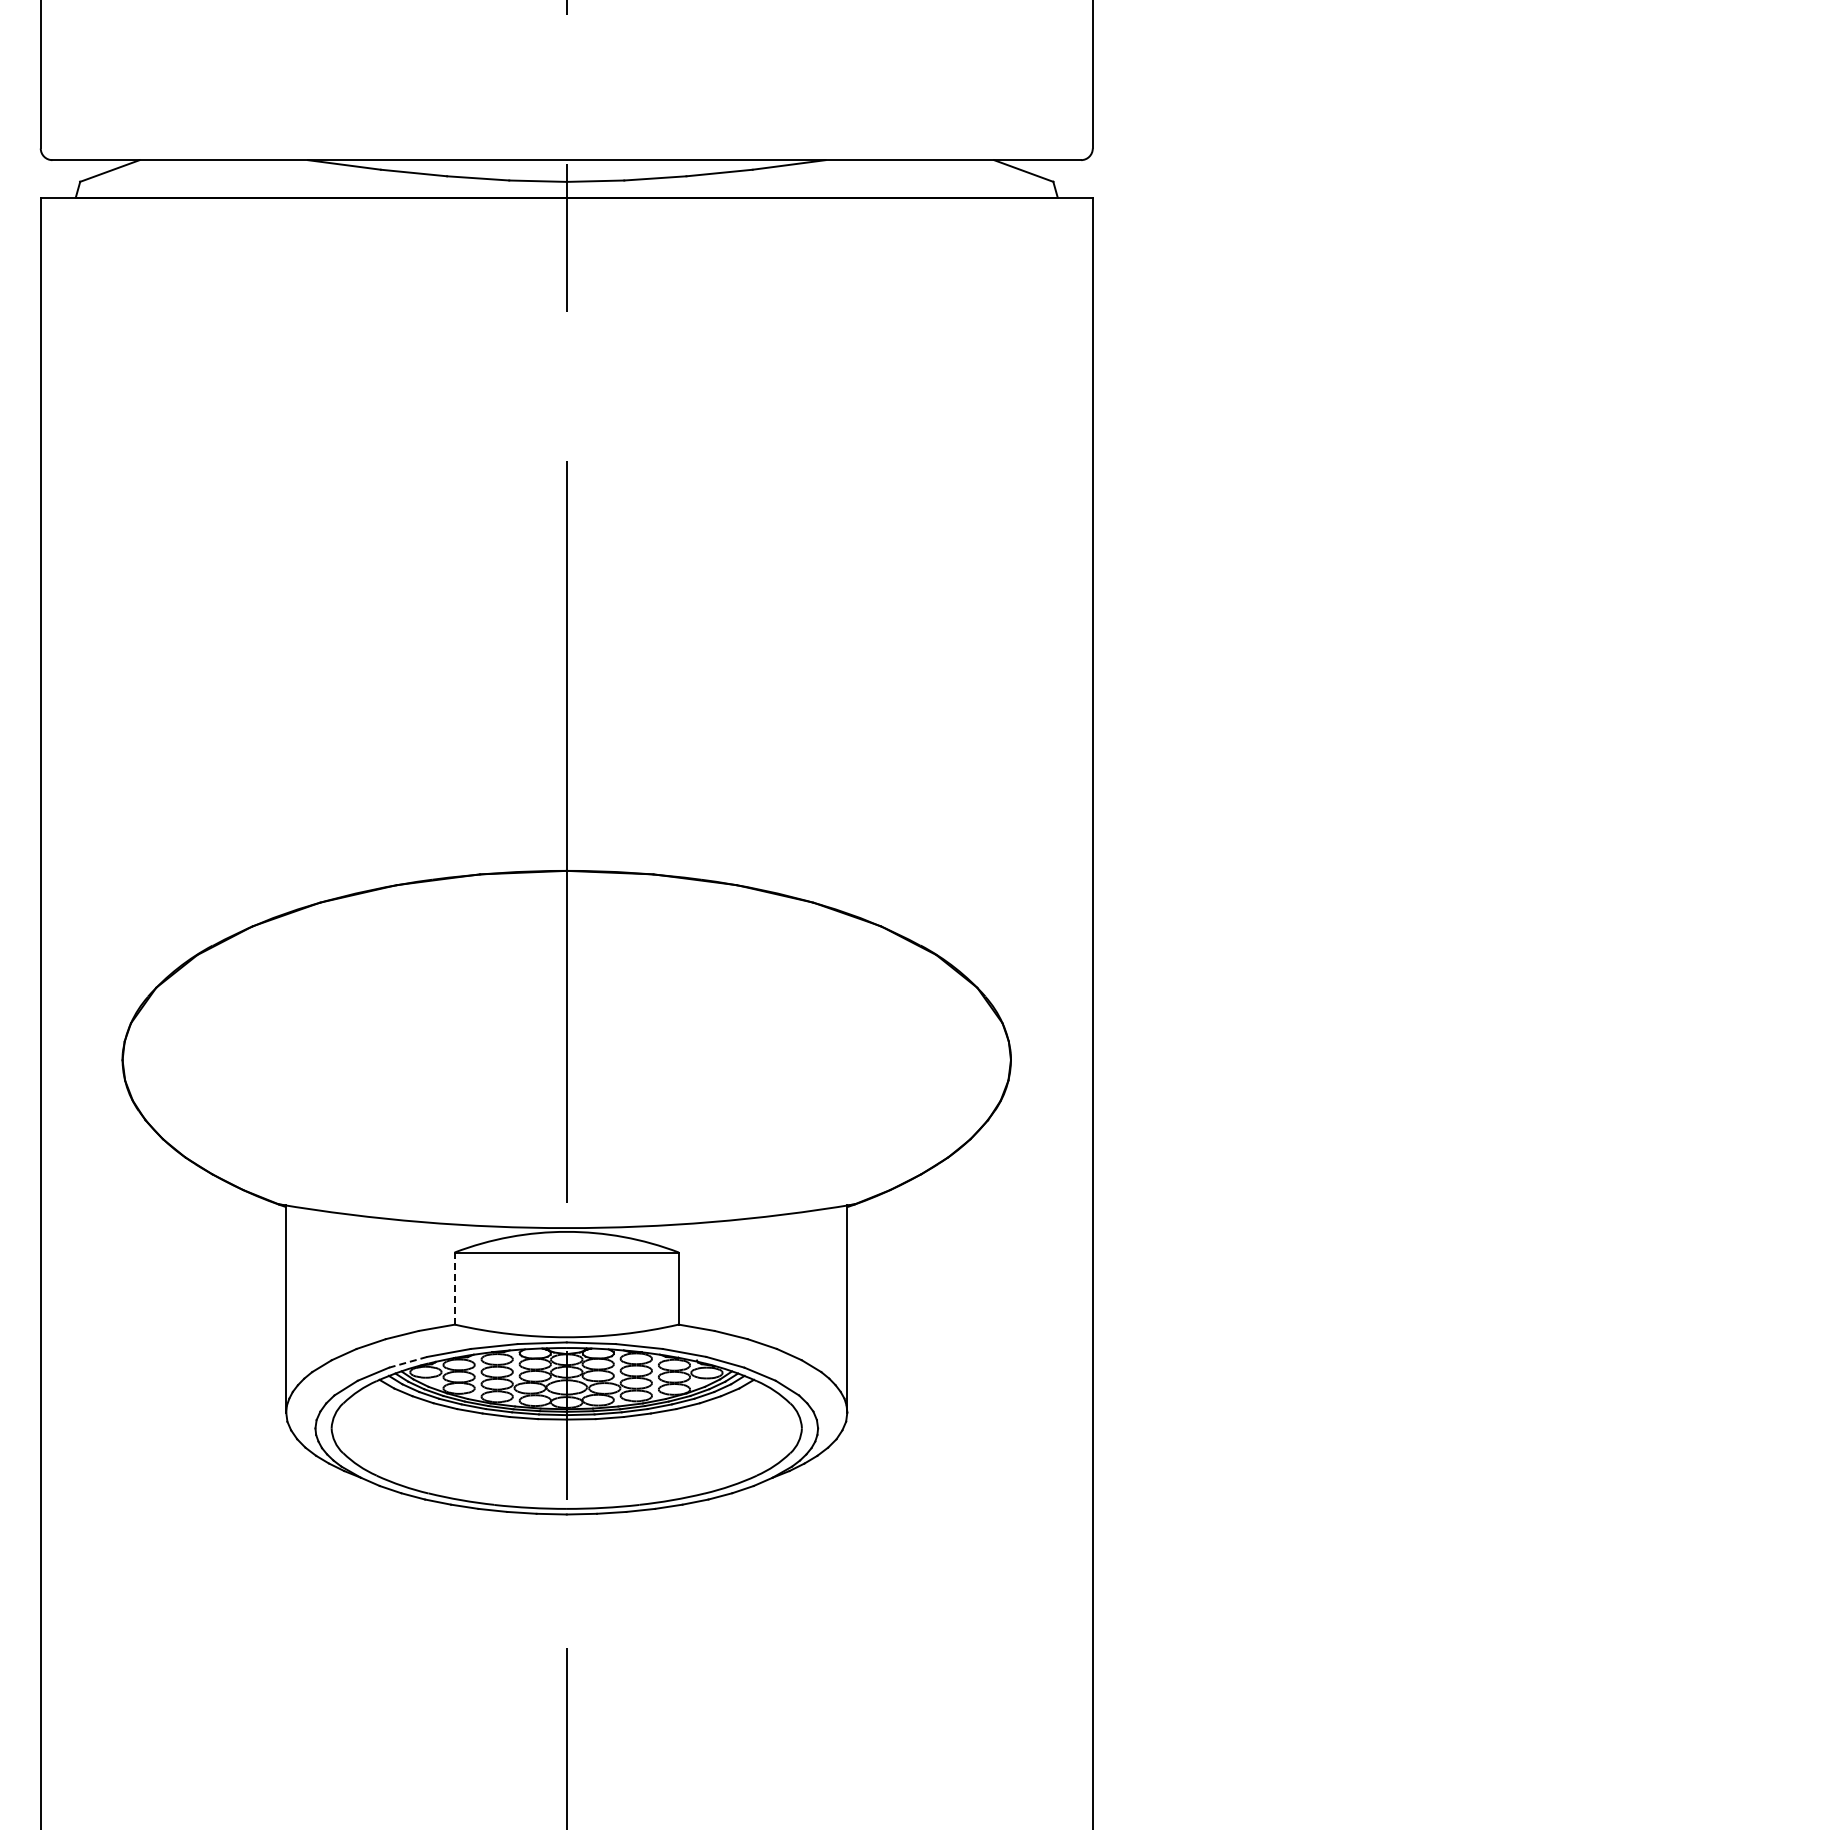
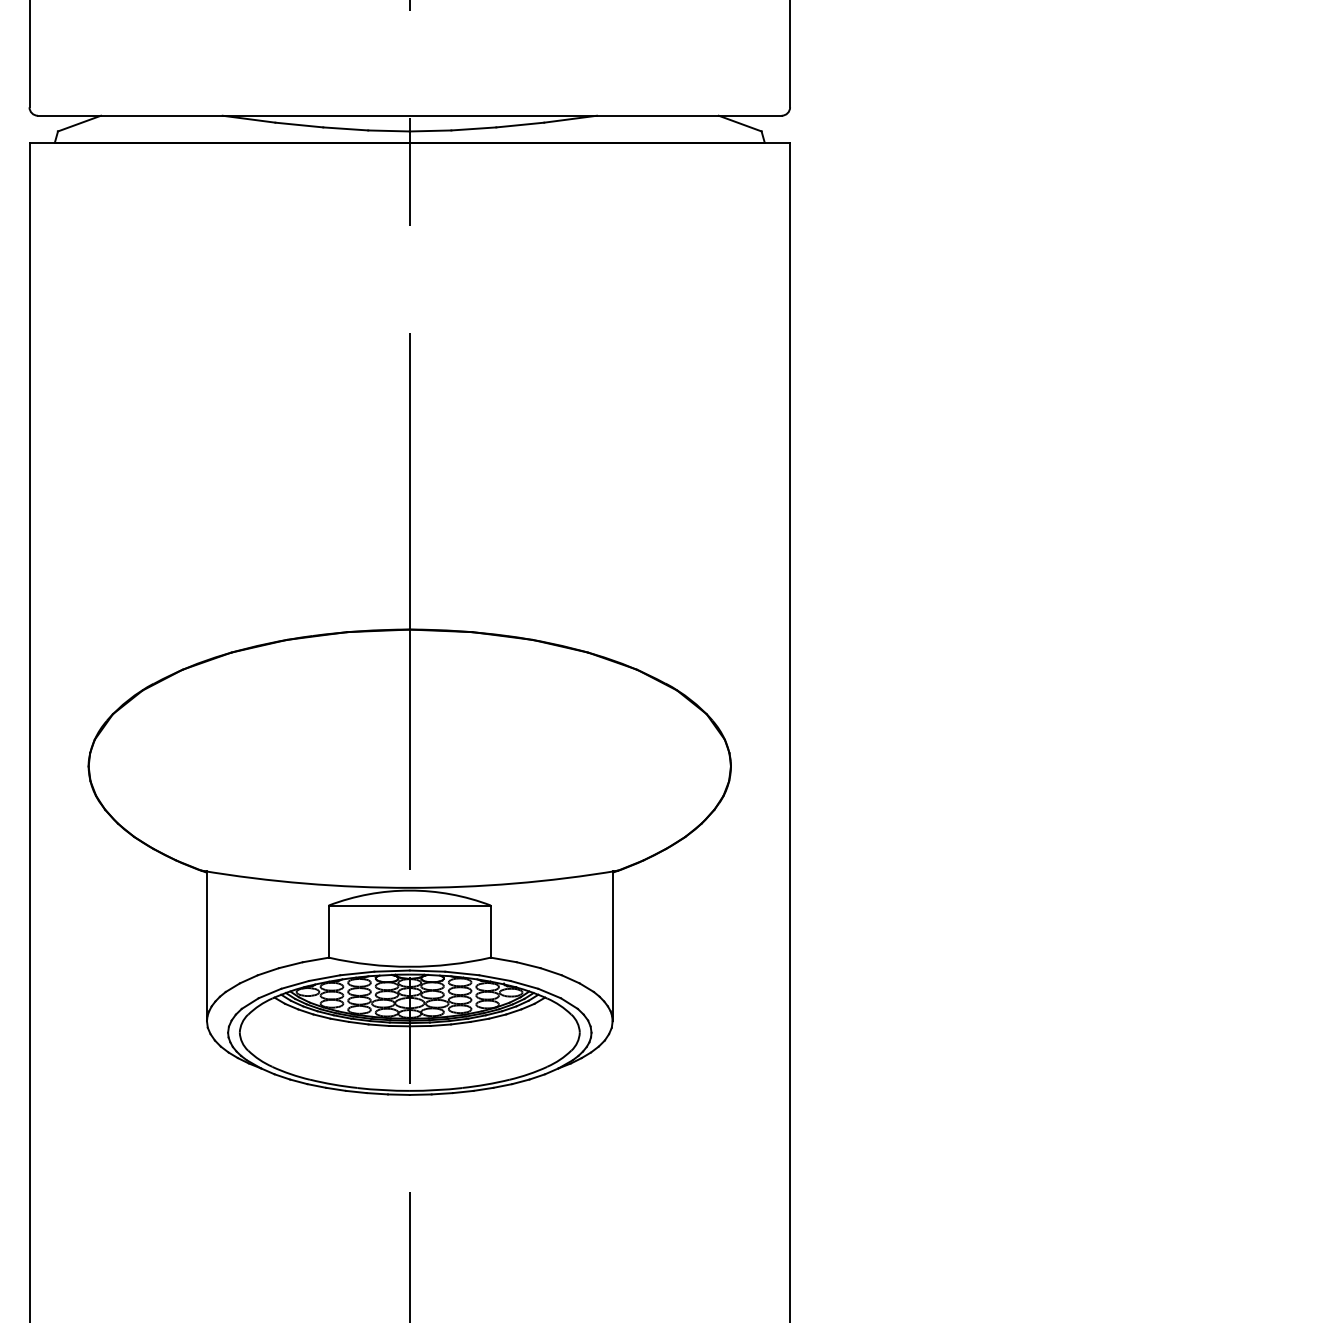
line: (454, 1288) -> (328, 931), dashed -> solid
line: (408, 1362) -> (295, 985), dashed -> solid

